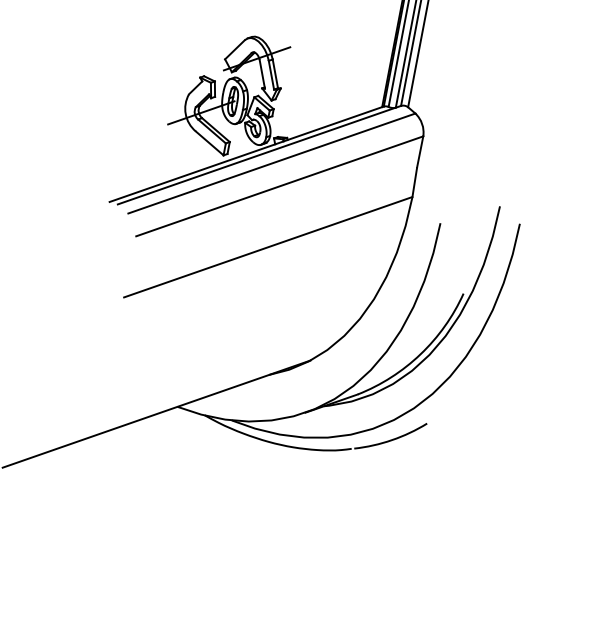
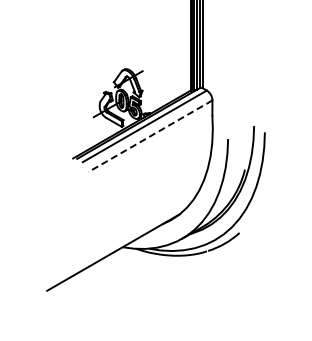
line: (279, 186) -> (150, 136), solid -> dashed
line: (268, 247) -> (150, 165), removed

